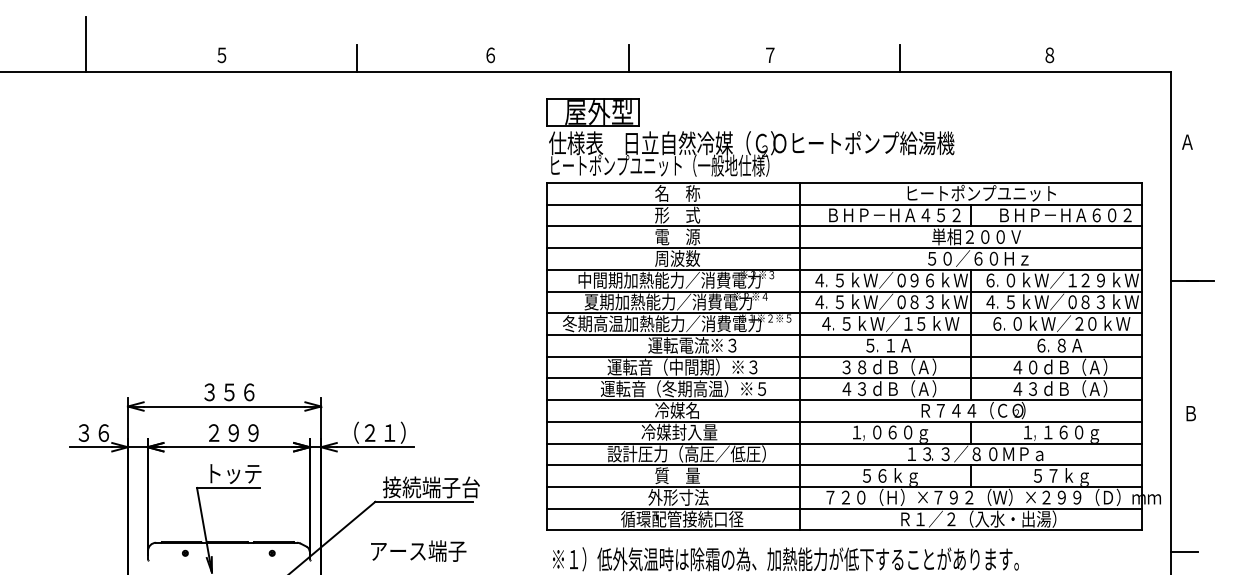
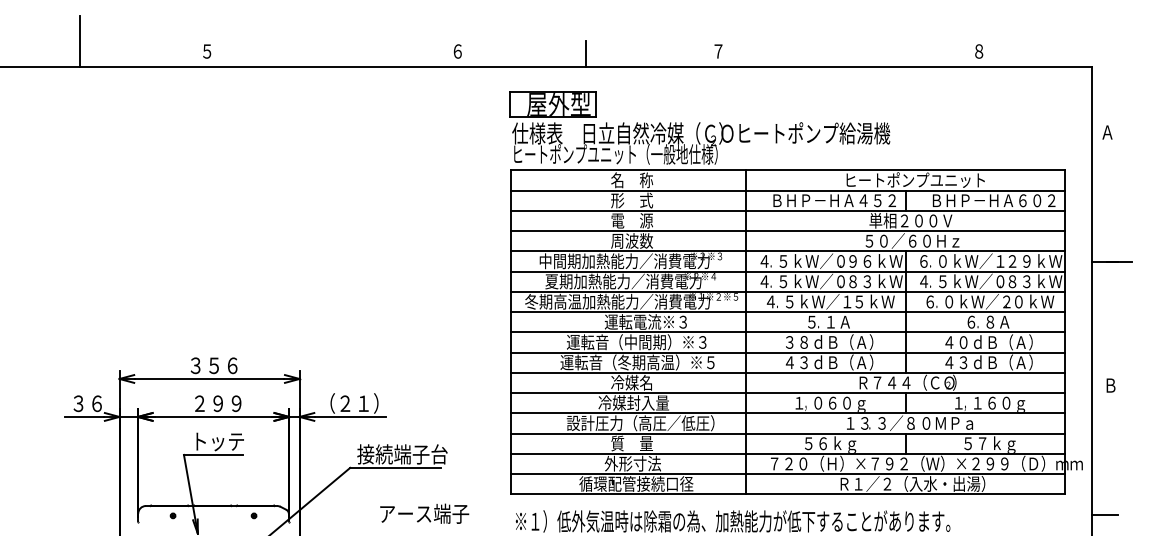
line: (357, 57) -> (333, 53), removed
line: (900, 57) -> (839, 53), removed
text: (418, 550) -> (424, 513), moved

